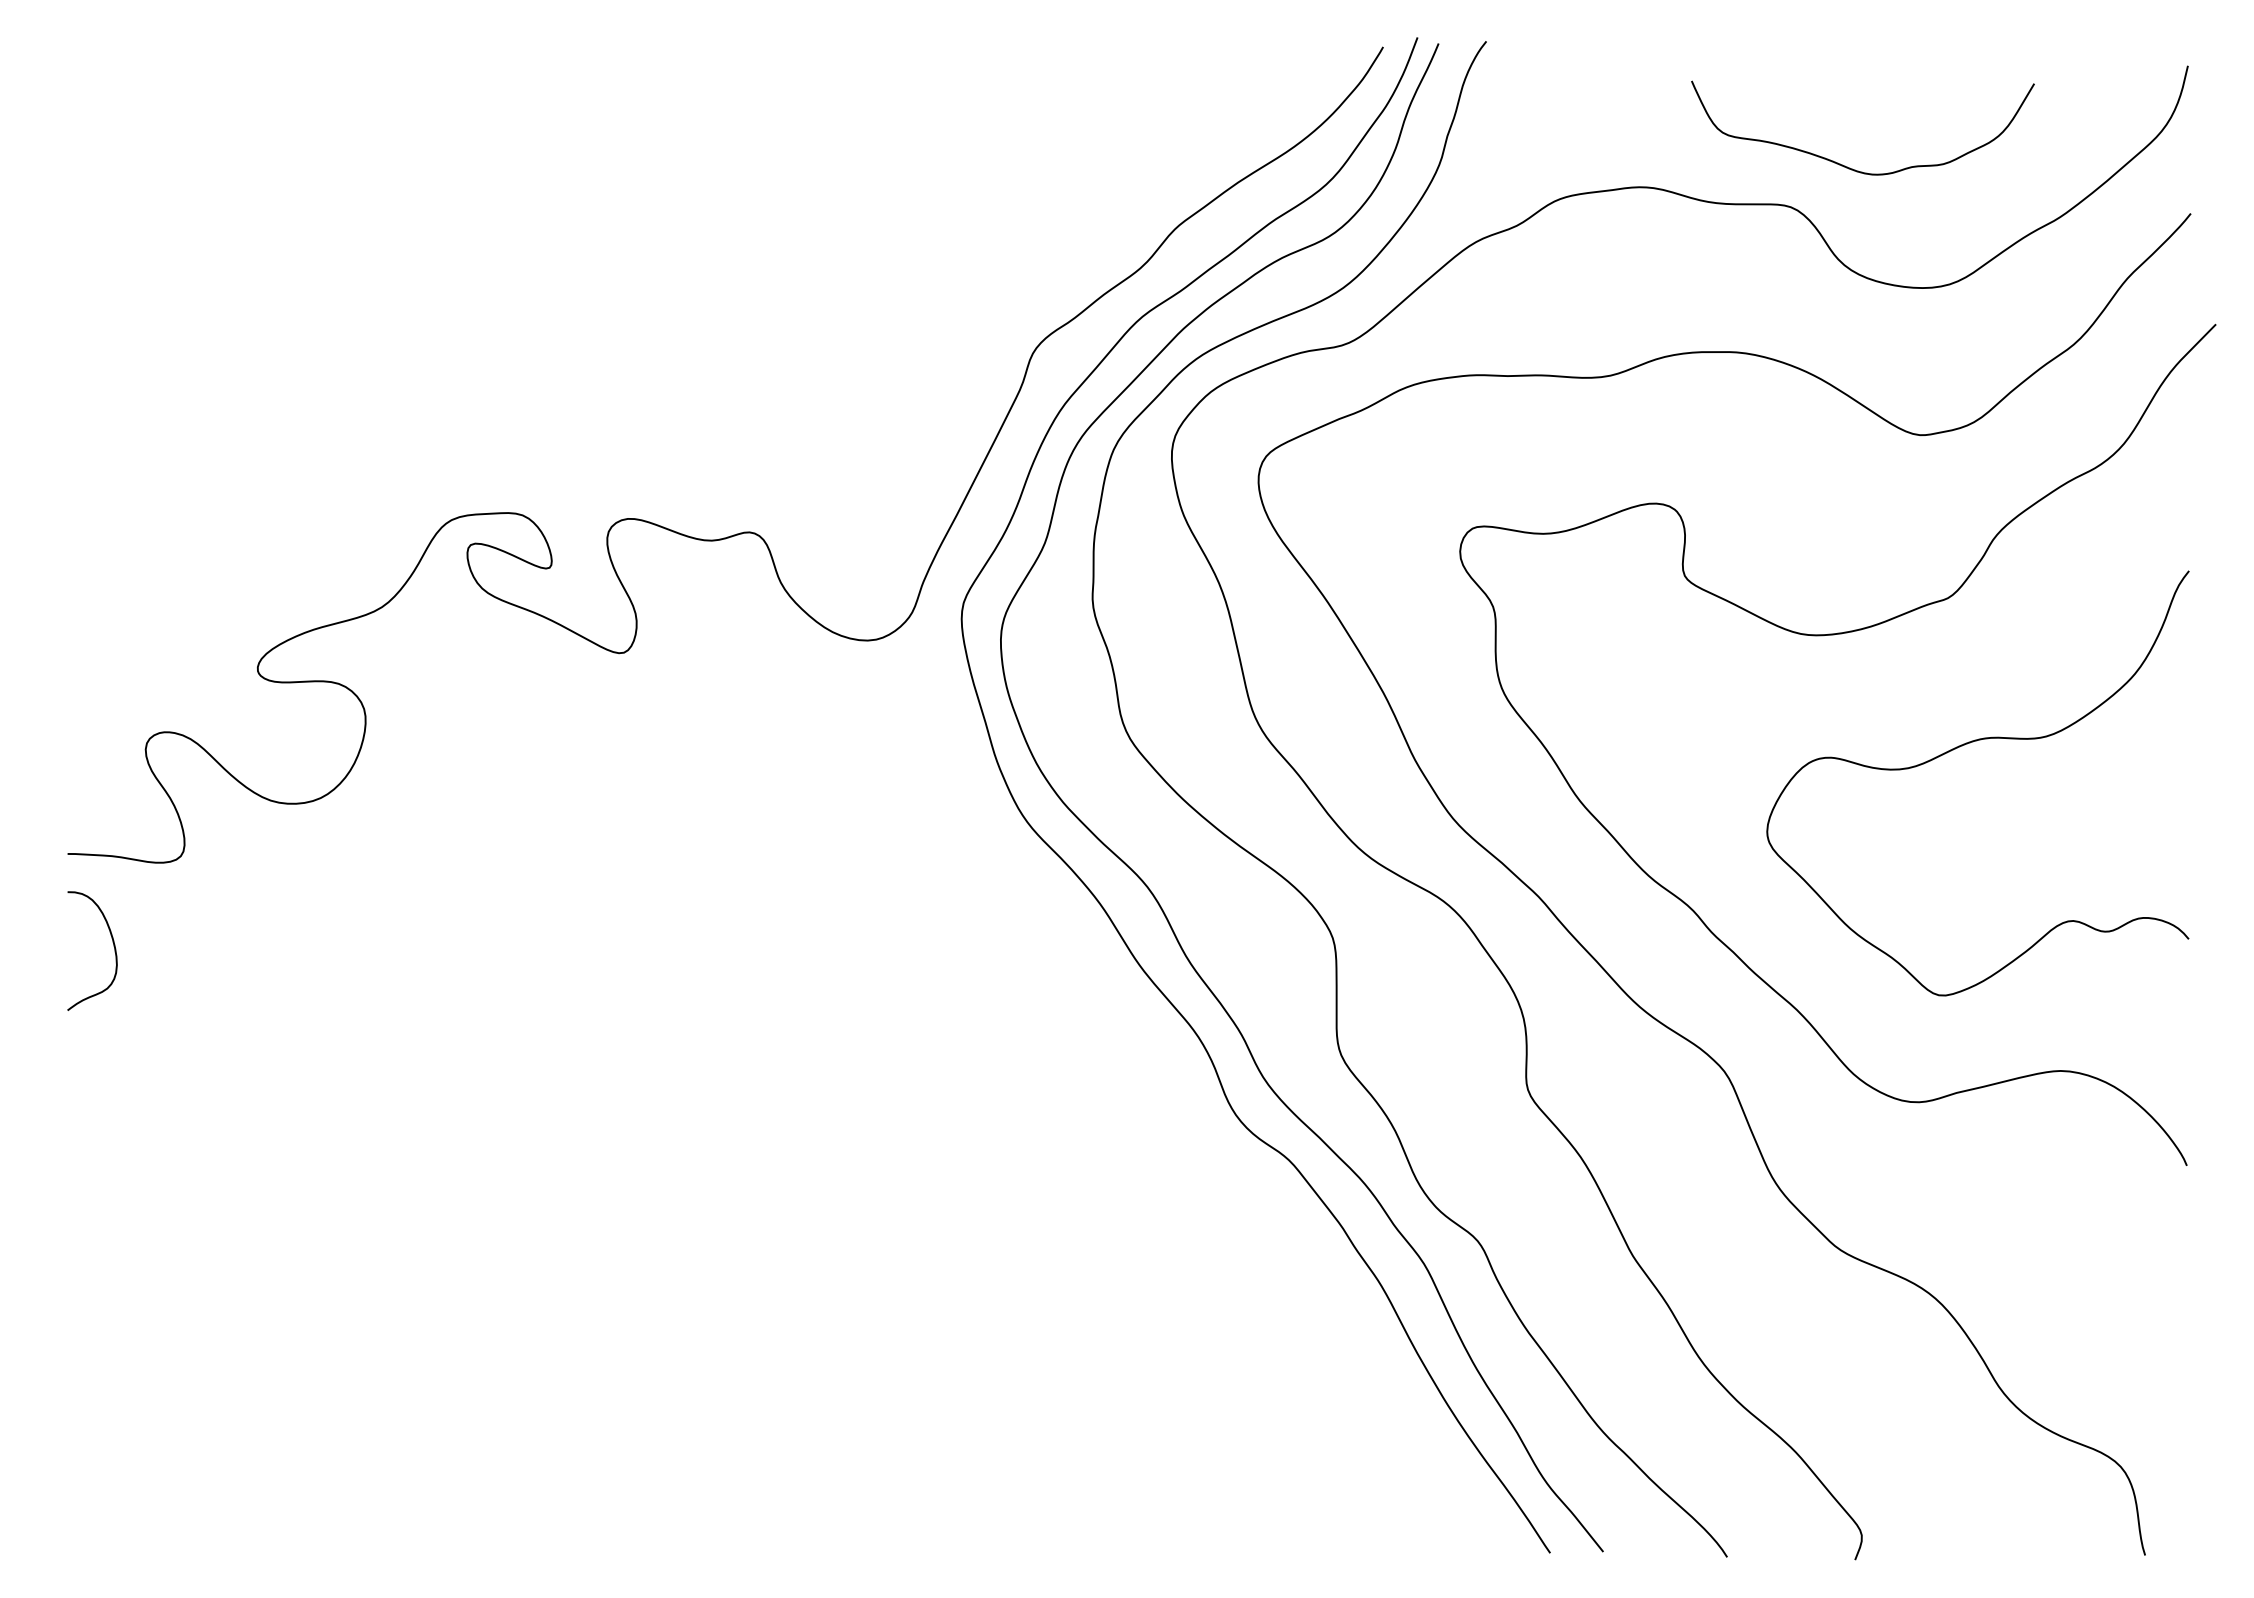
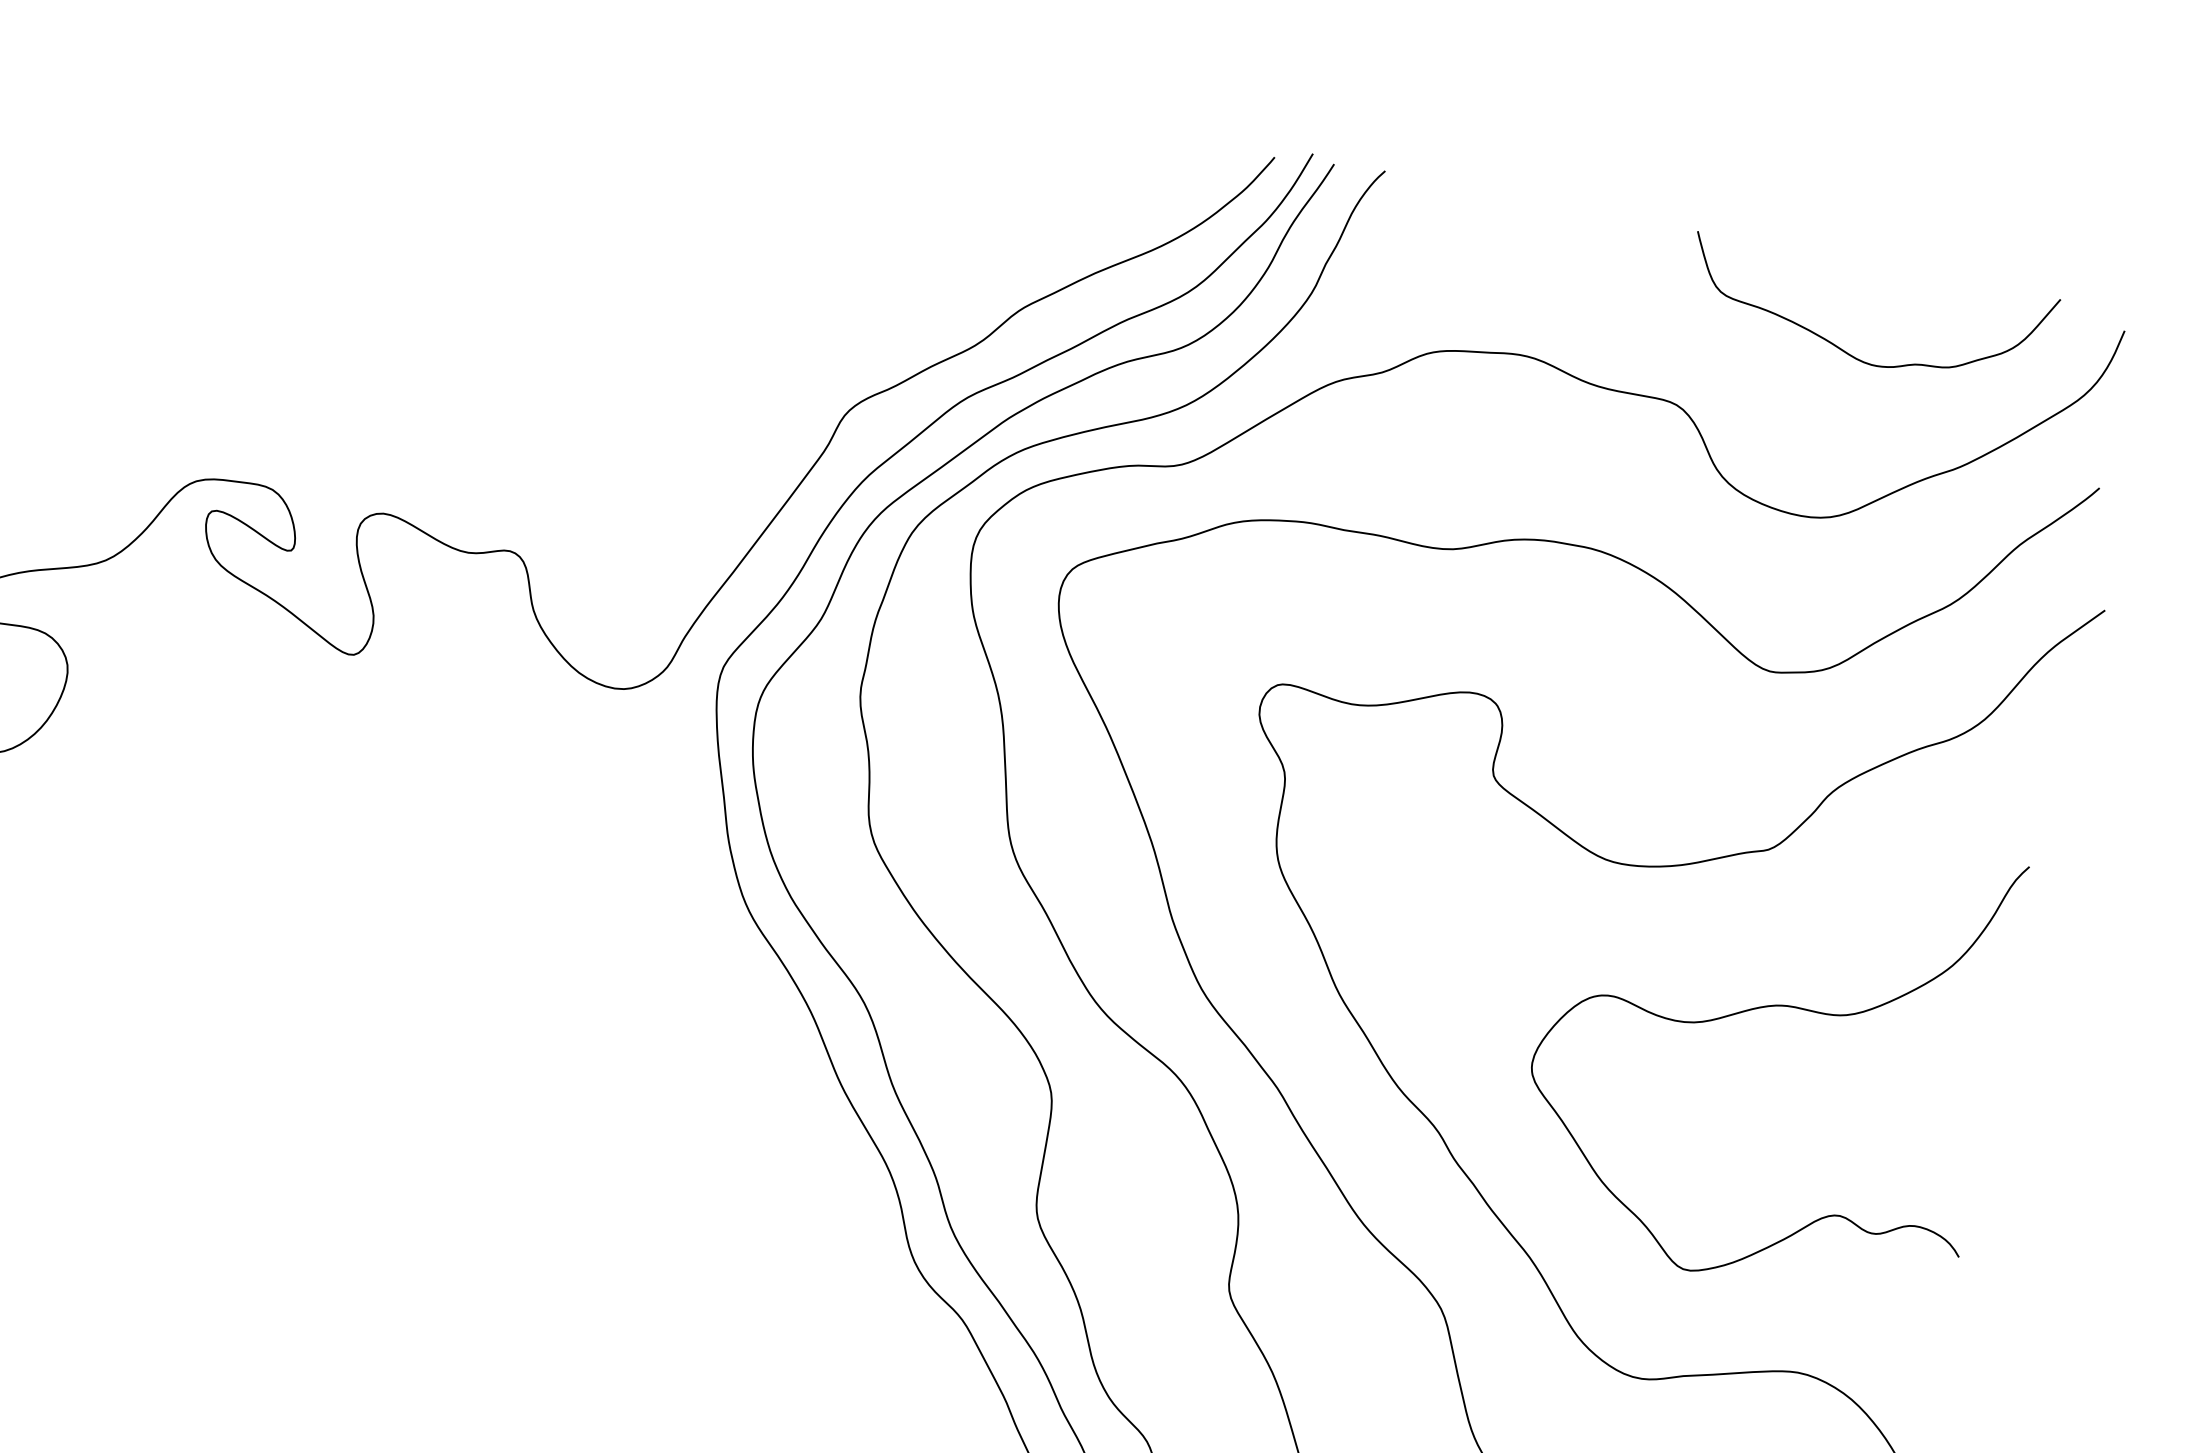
curve: (1845, 165) -> (1844, 350), moved

